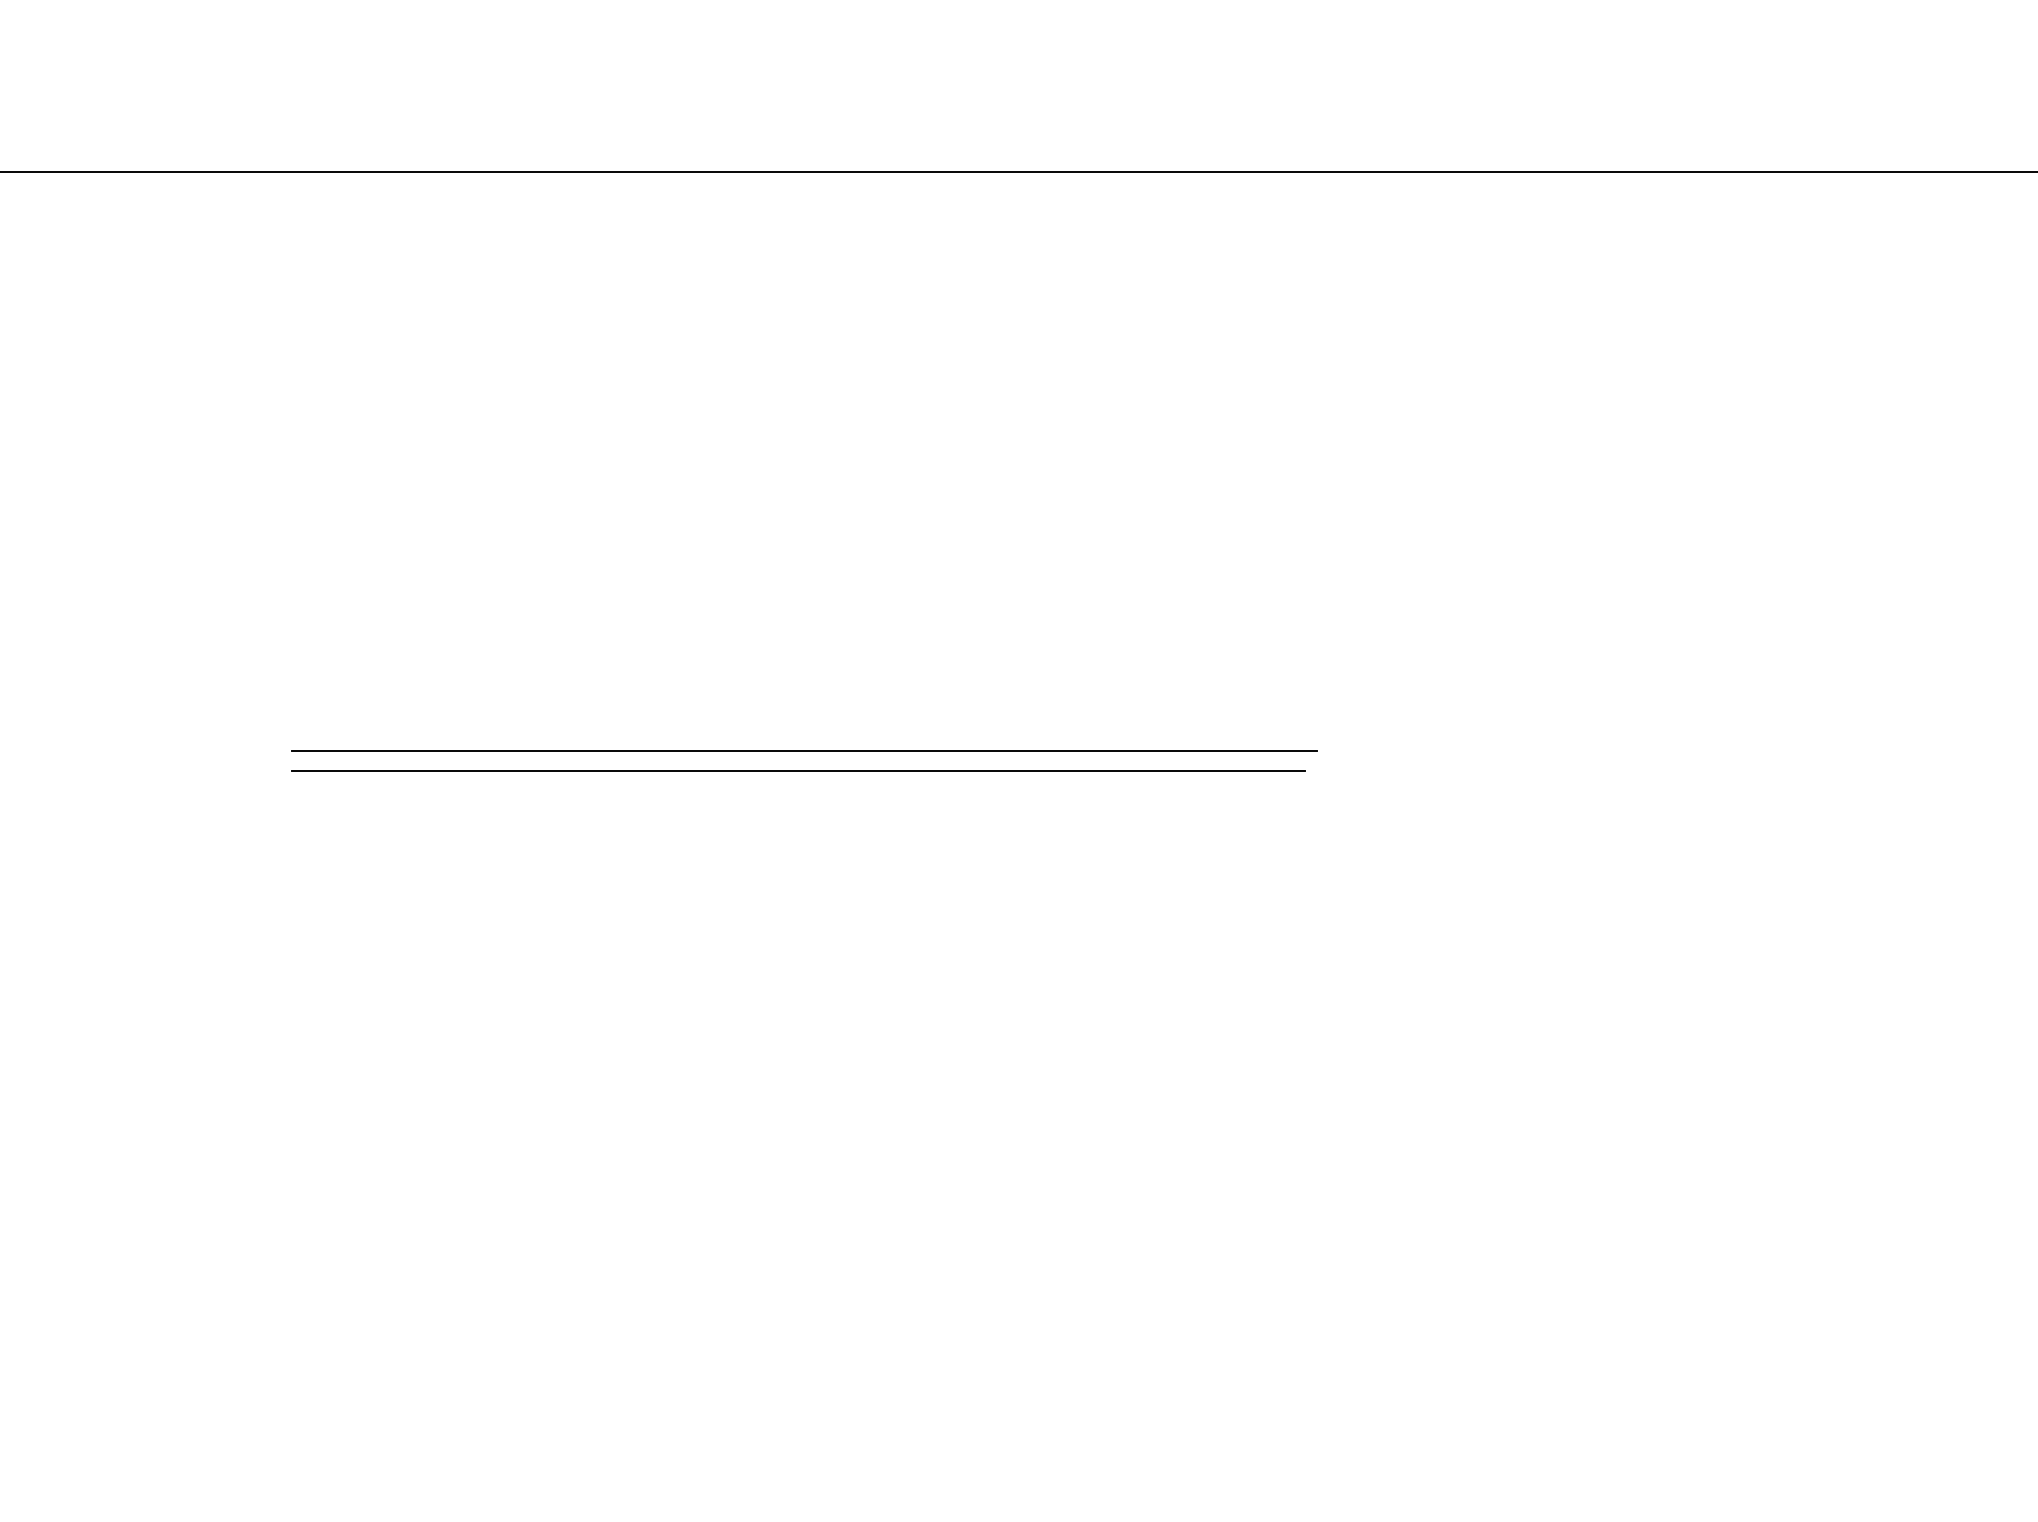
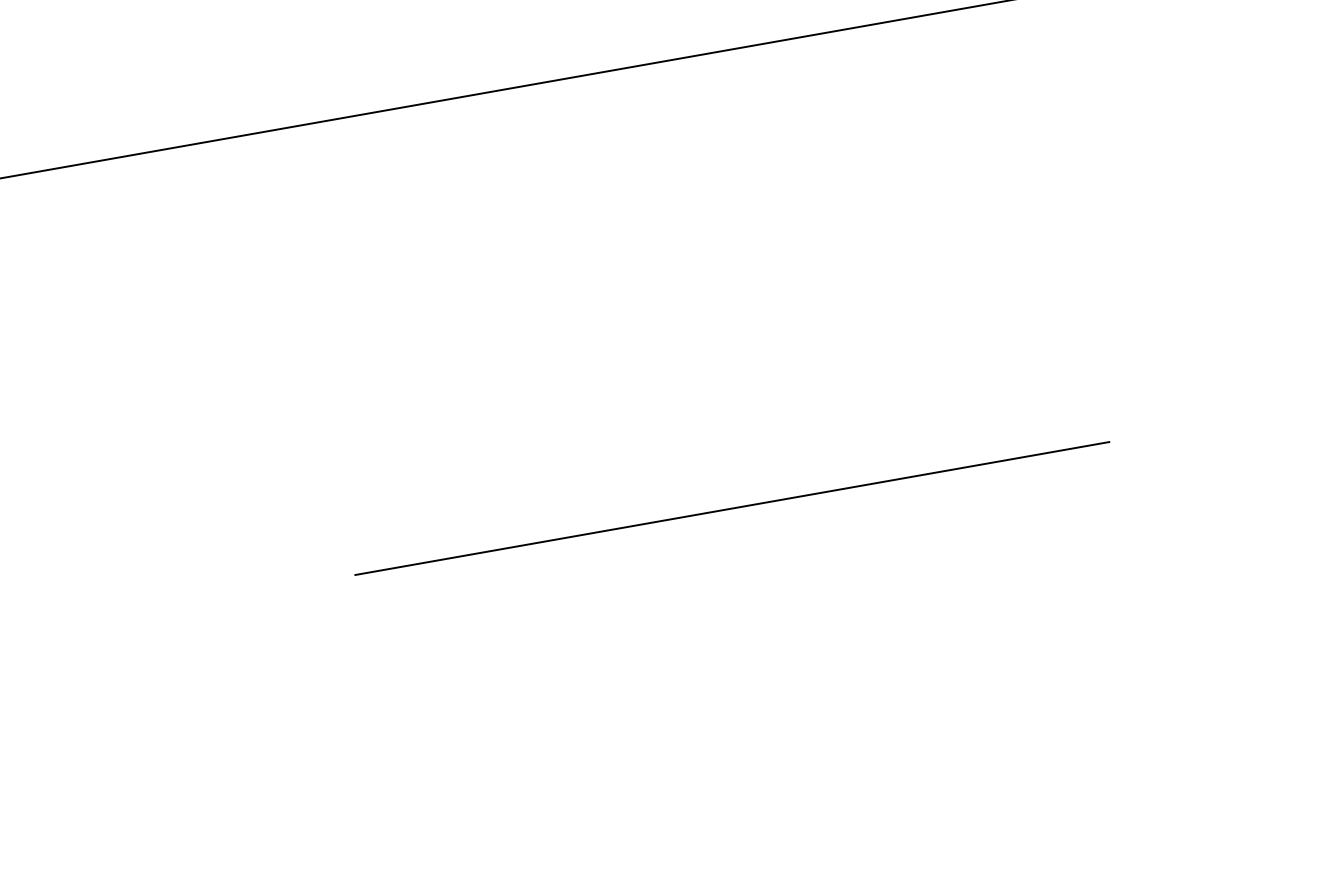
line: (803, 751) -> (491, 536), removed
line: (798, 770) -> (732, 508), moved

